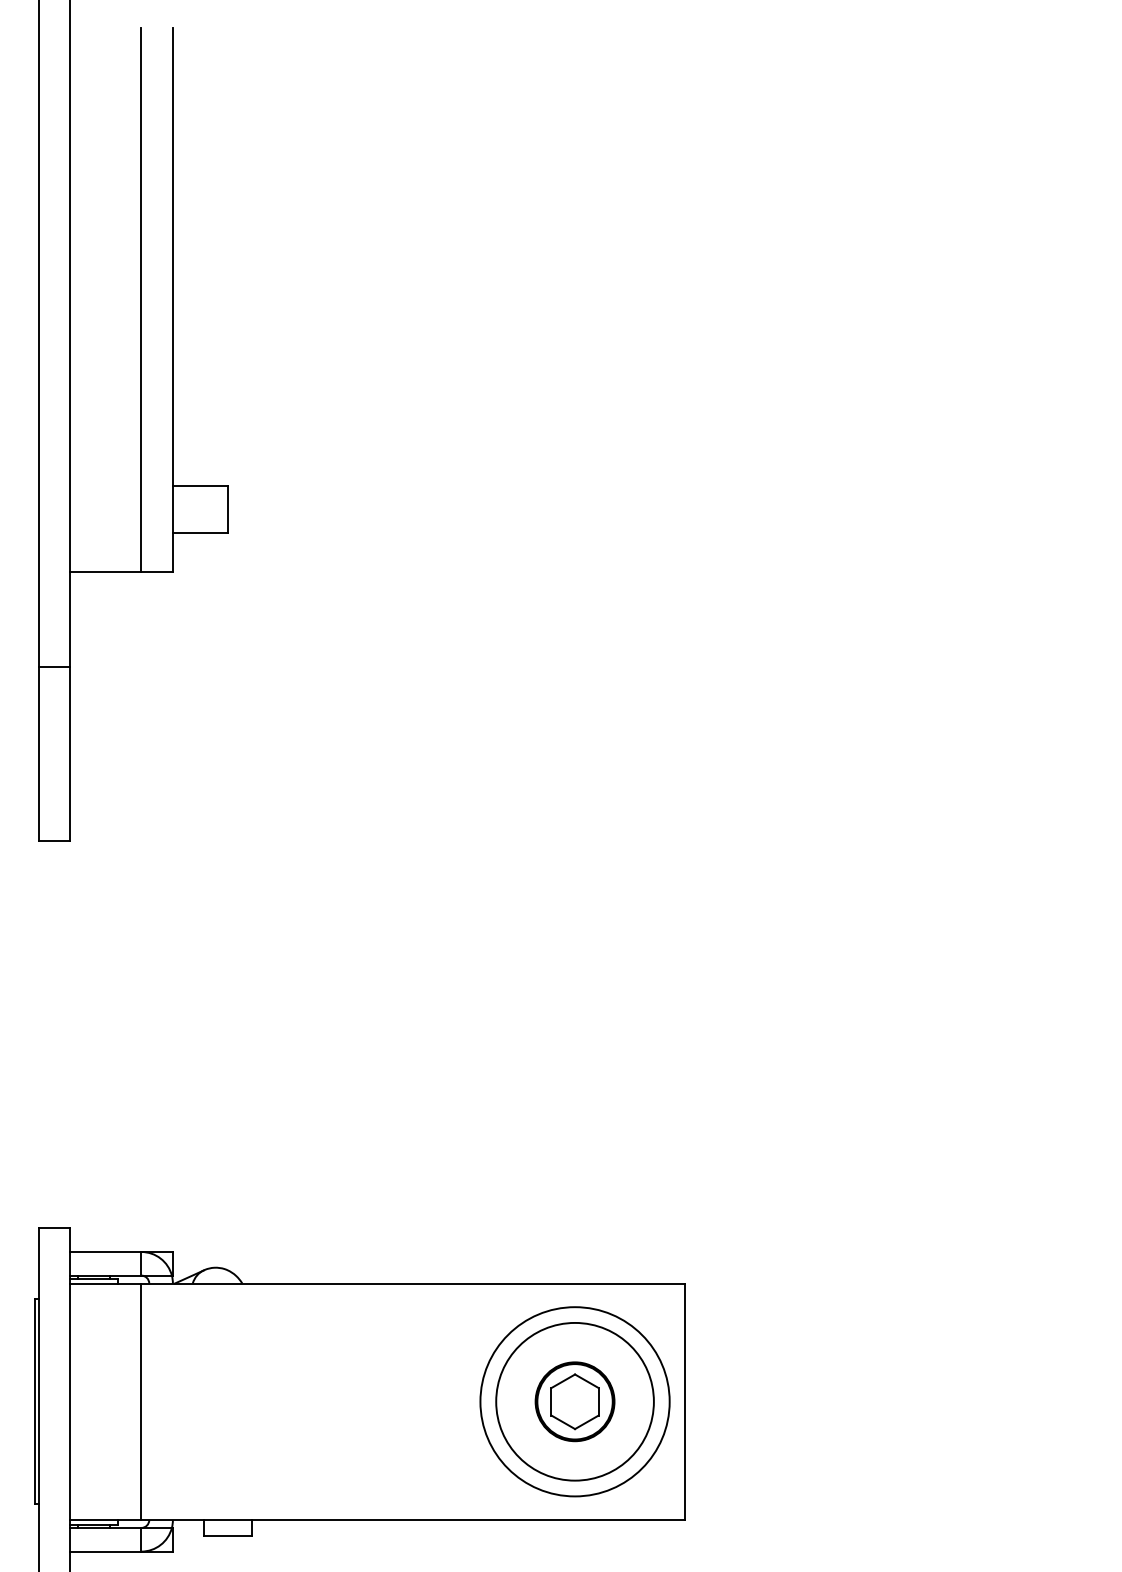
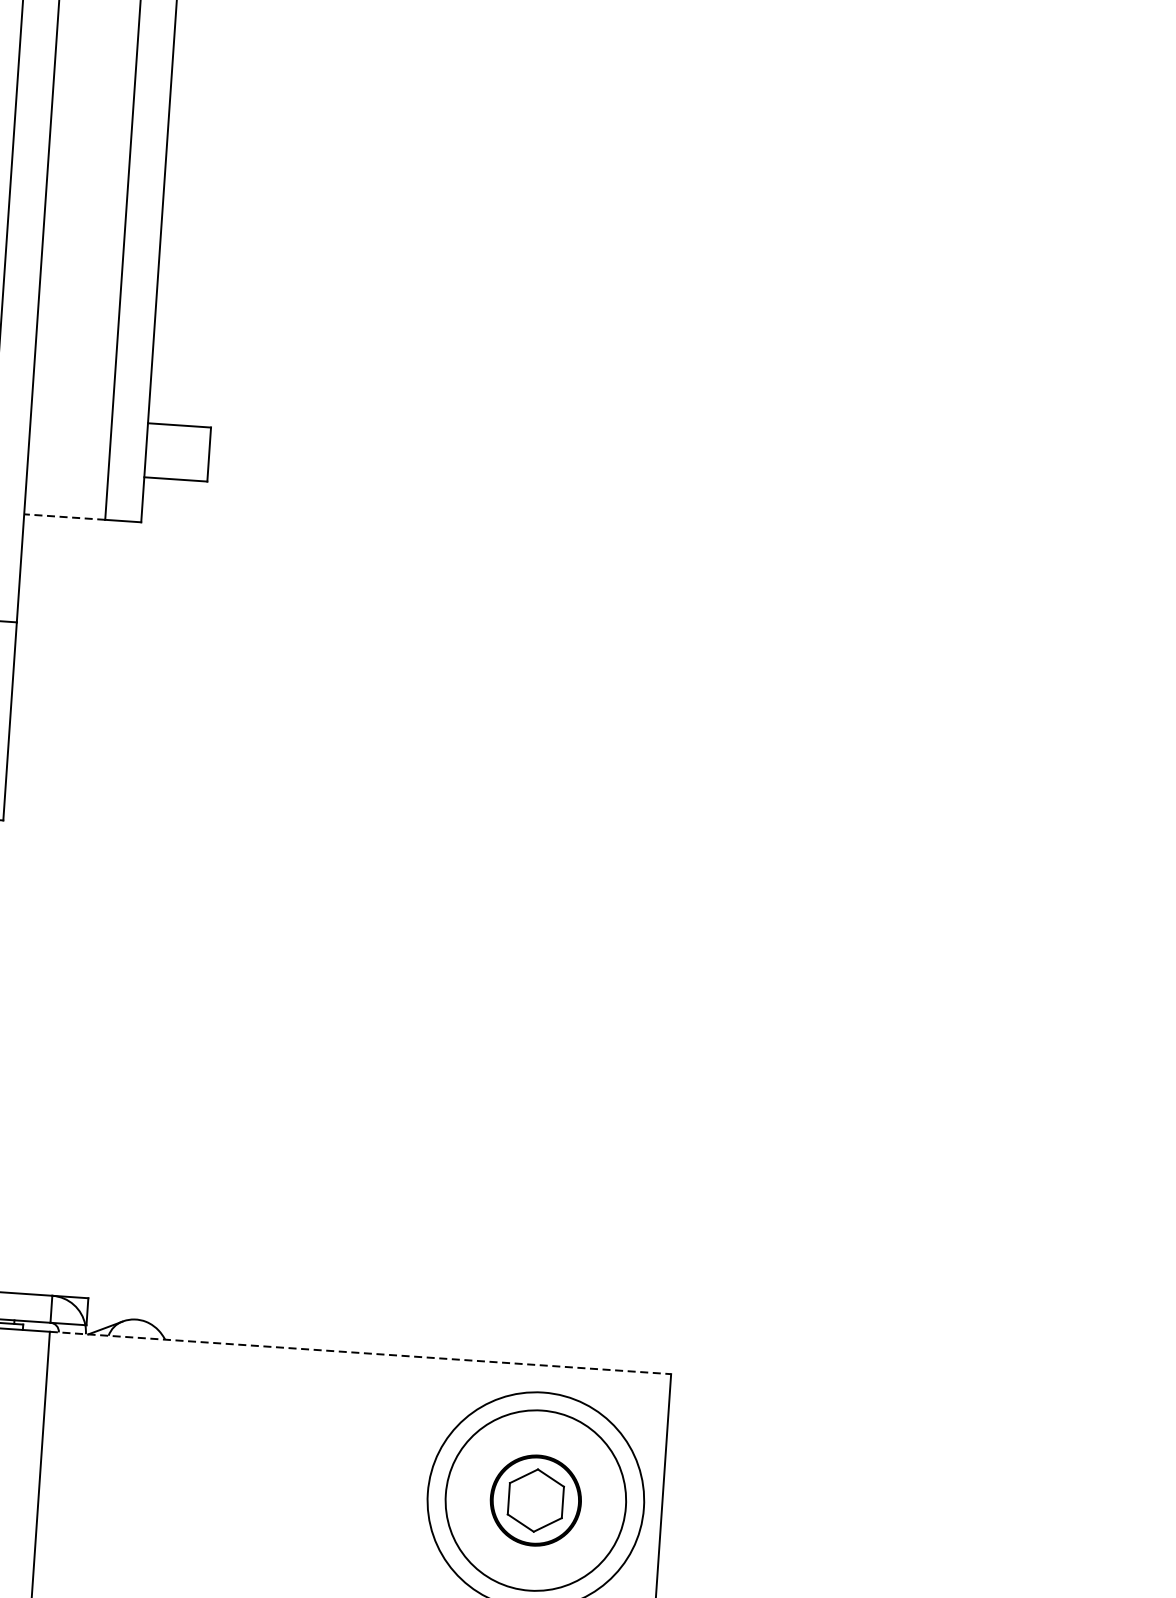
line: (105, 572) -> (64, 517), solid -> dashed
line: (413, 1283) -> (360, 1352), solid -> dashed

